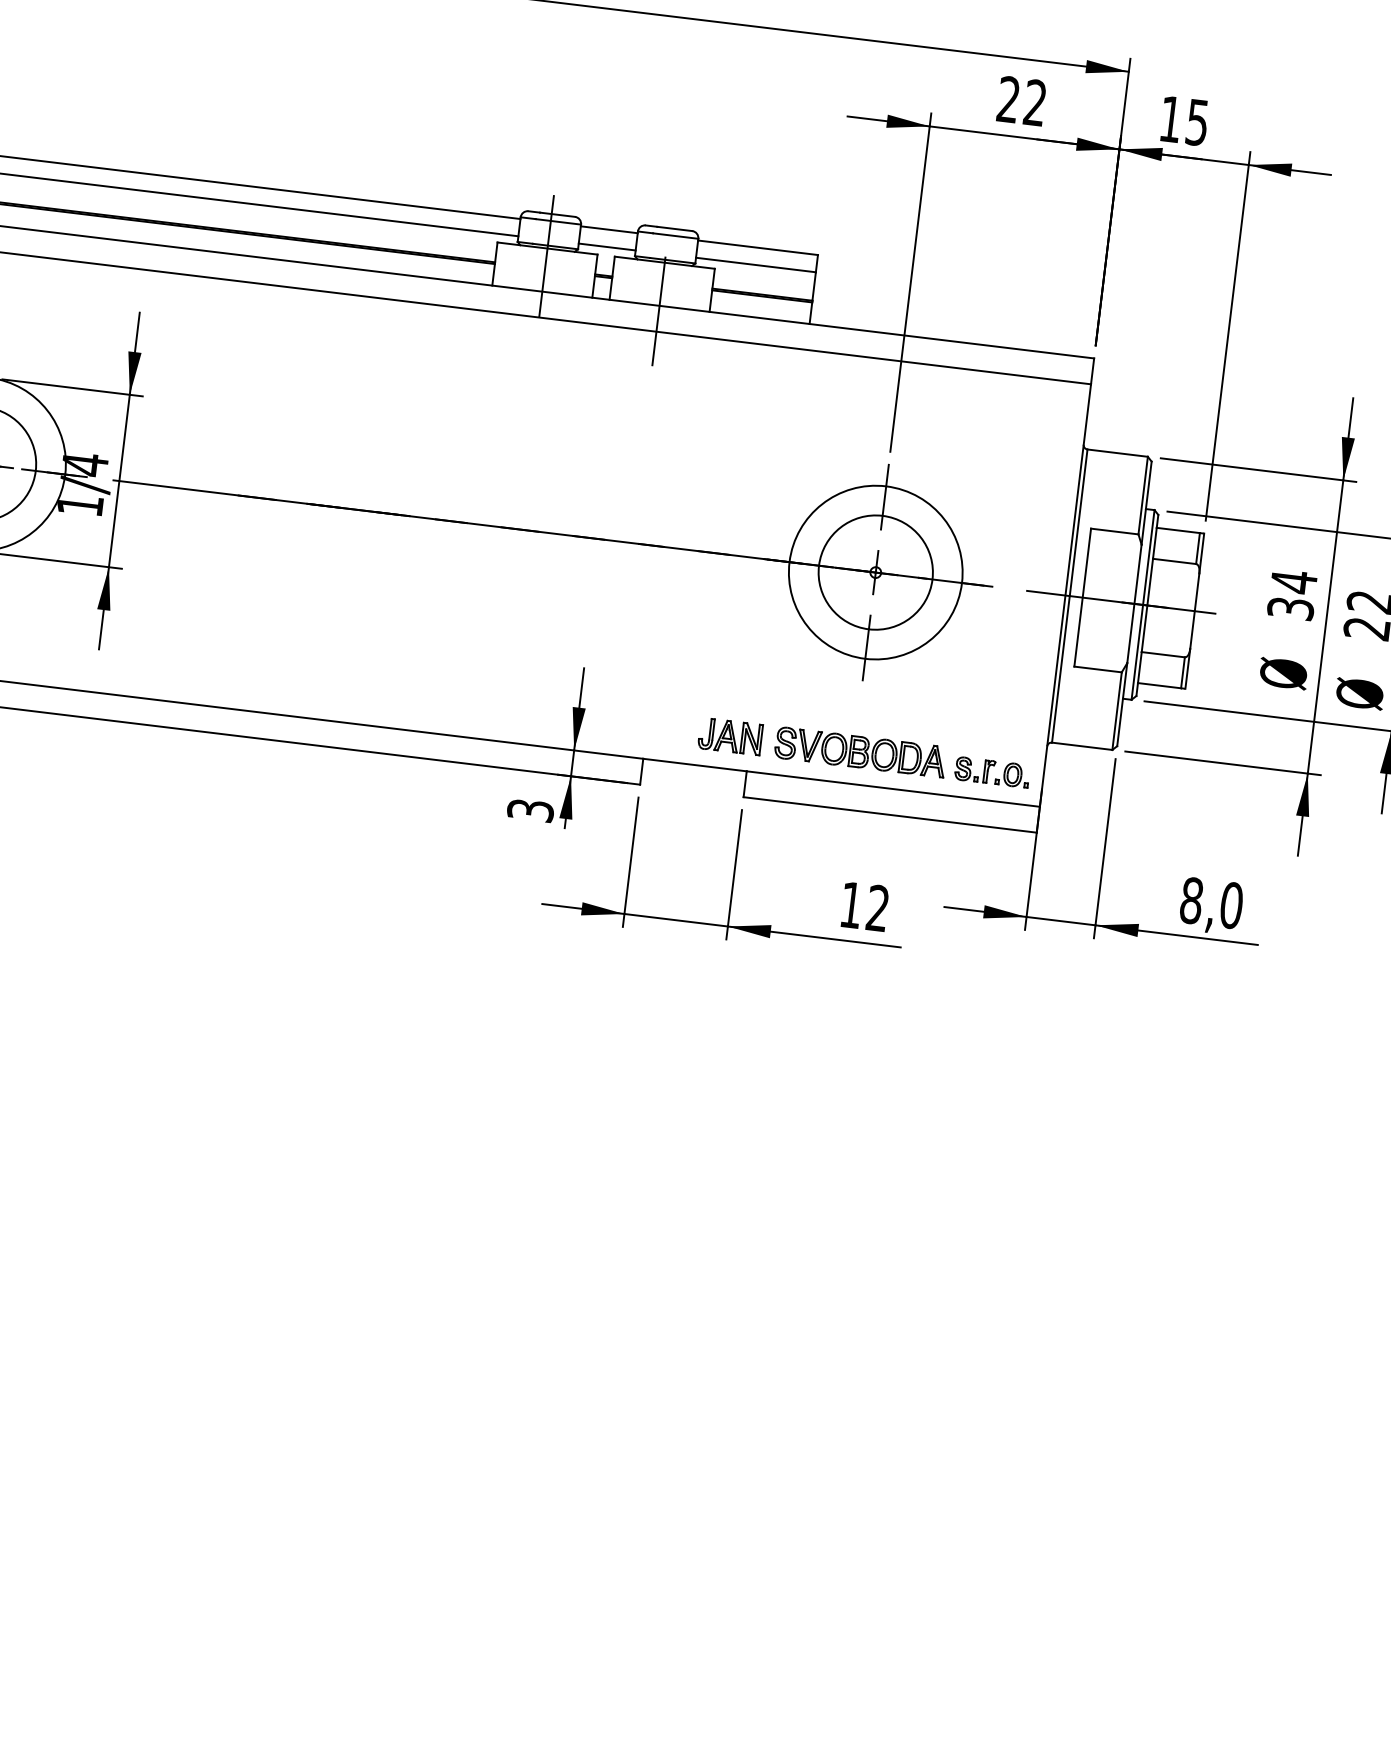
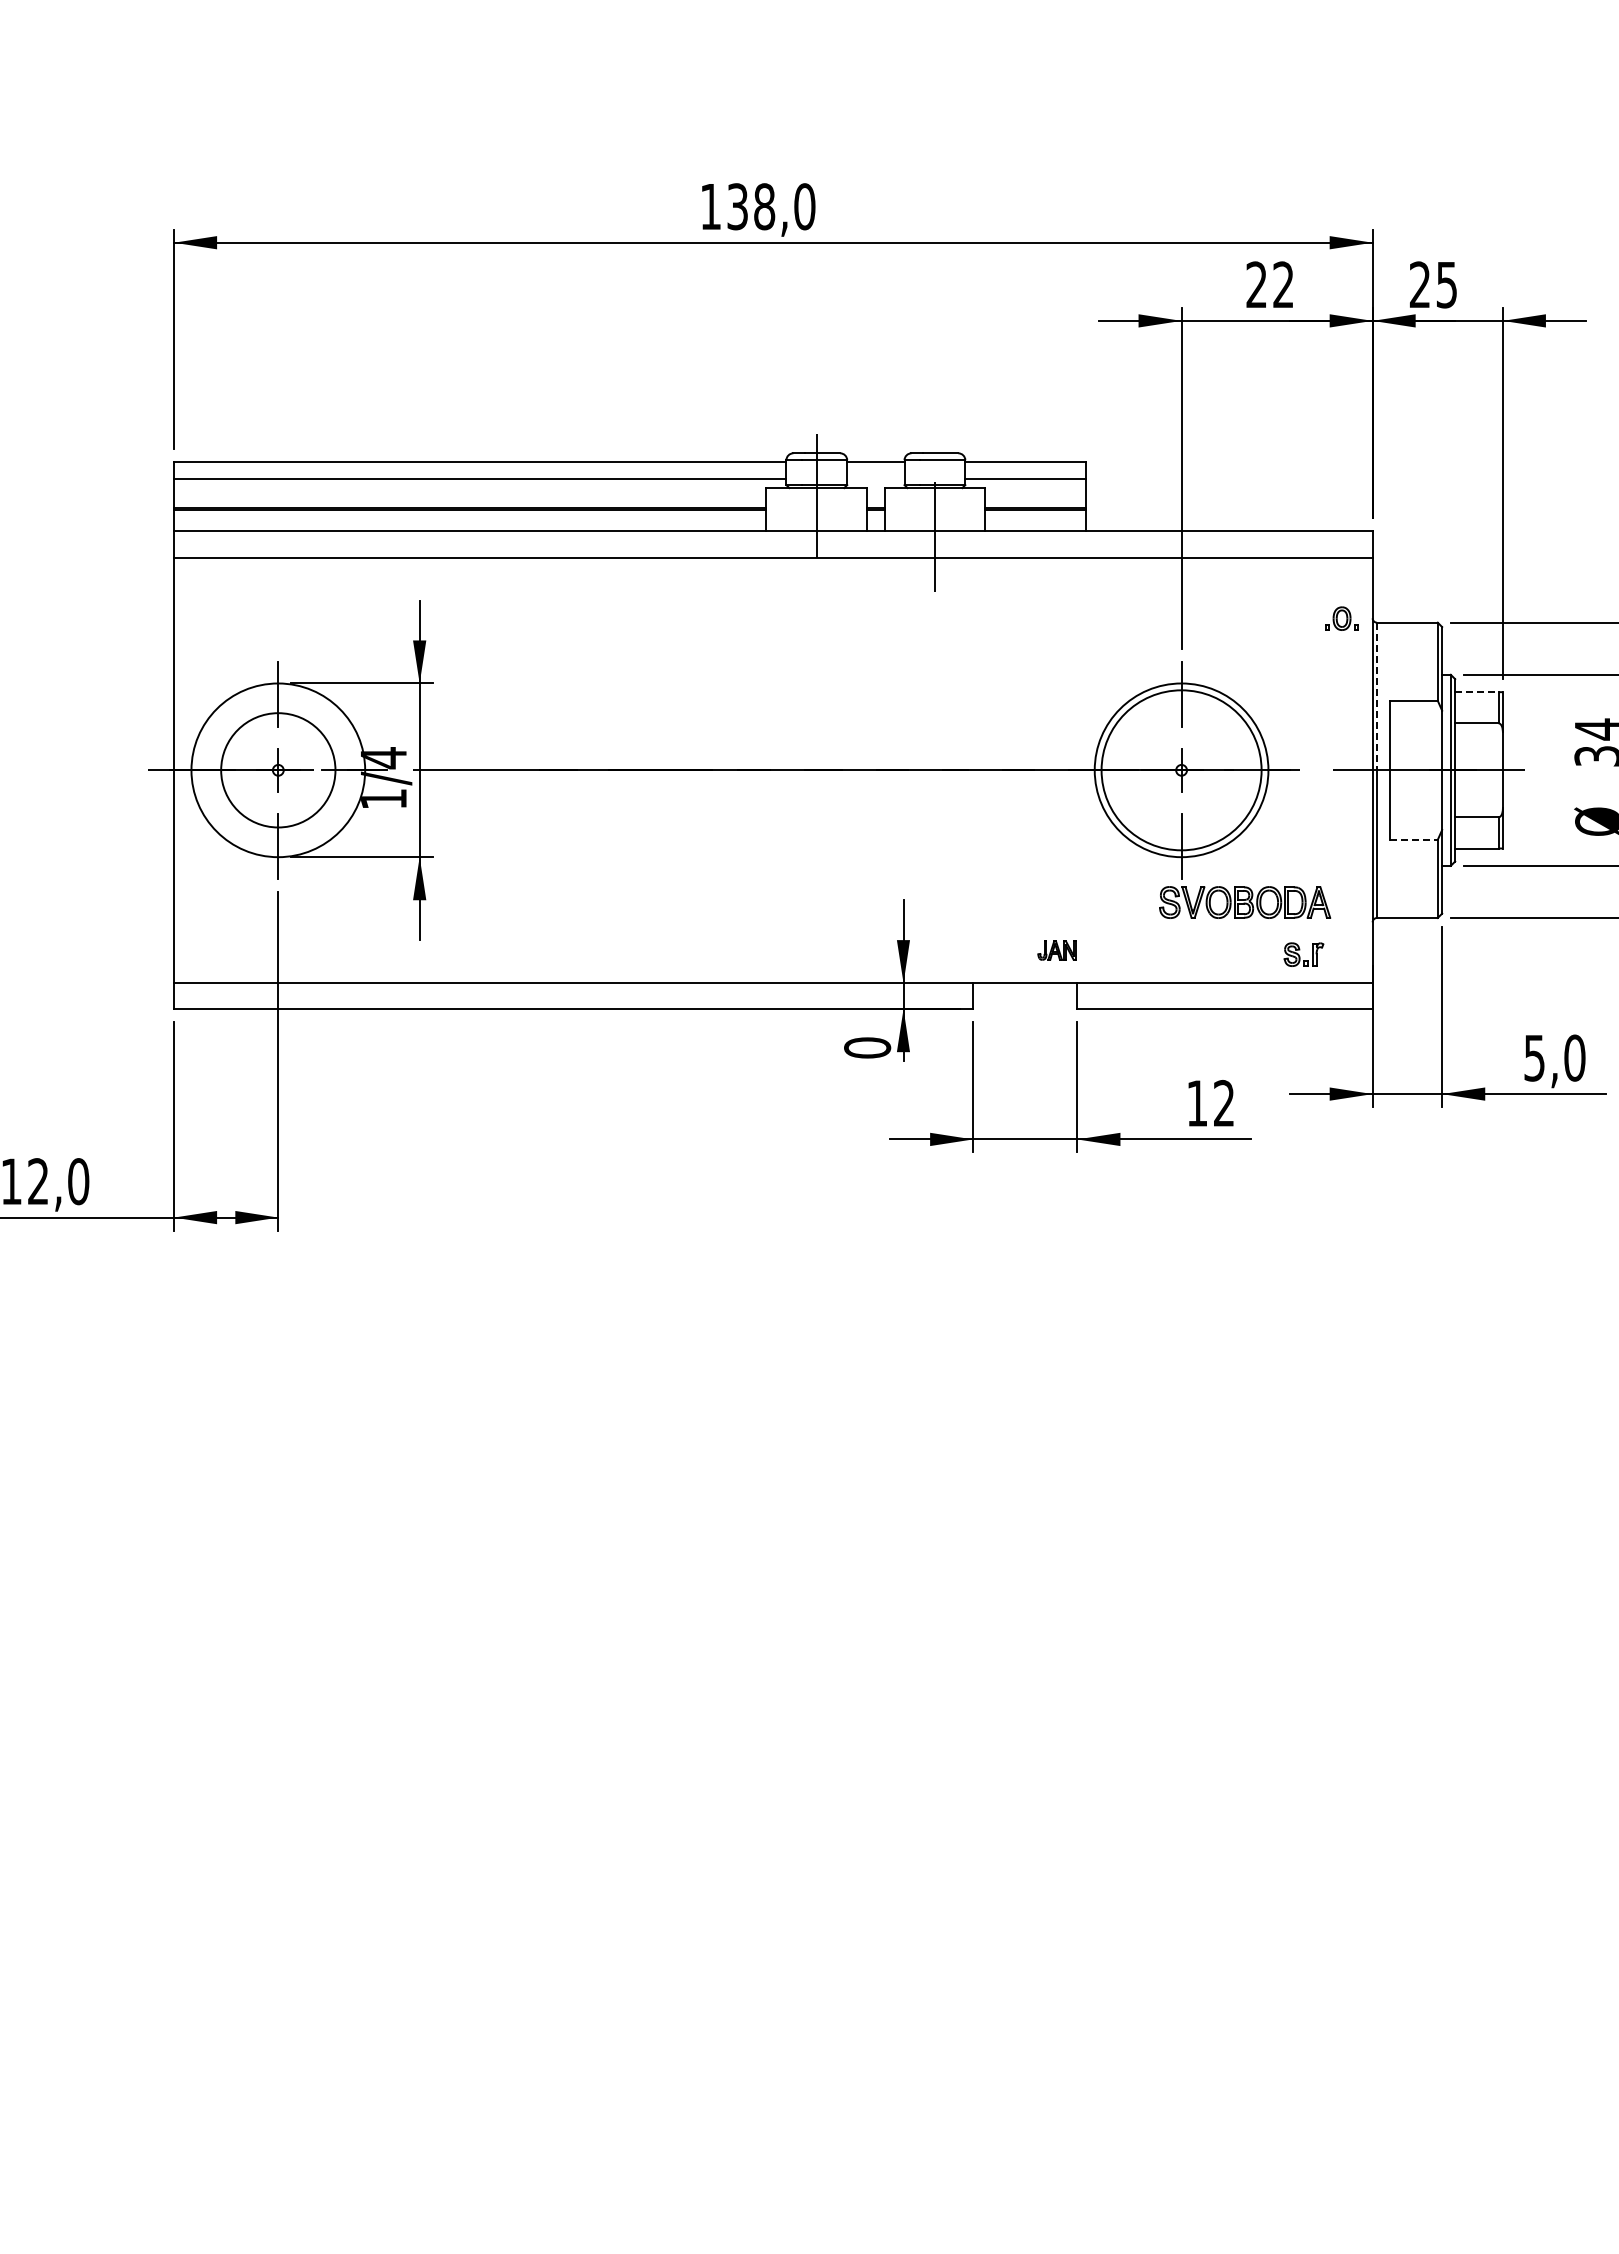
text: (1170, 118) -> (1419, 284), 15 -> 25
line: (606, 247) -> (875, 479), removed
line: (1079, 522) -> (1377, 696), solid -> dashed
line: (1177, 530) -> (1476, 692), solid -> dashed
circle: (875, 572) -> (1181, 770), size x1.4
line: (1097, 669) -> (1413, 839), solid -> dashed
part: (729, 736) -> (1056, 950), size x0.6
part: (860, 752) -> (1245, 902), moved
part: (1012, 774) -> (1341, 618), moved
text: (530, 810) -> (867, 1047), 3 -> 0
text: (1191, 900) -> (1534, 1057), 8,0 -> 5,0

